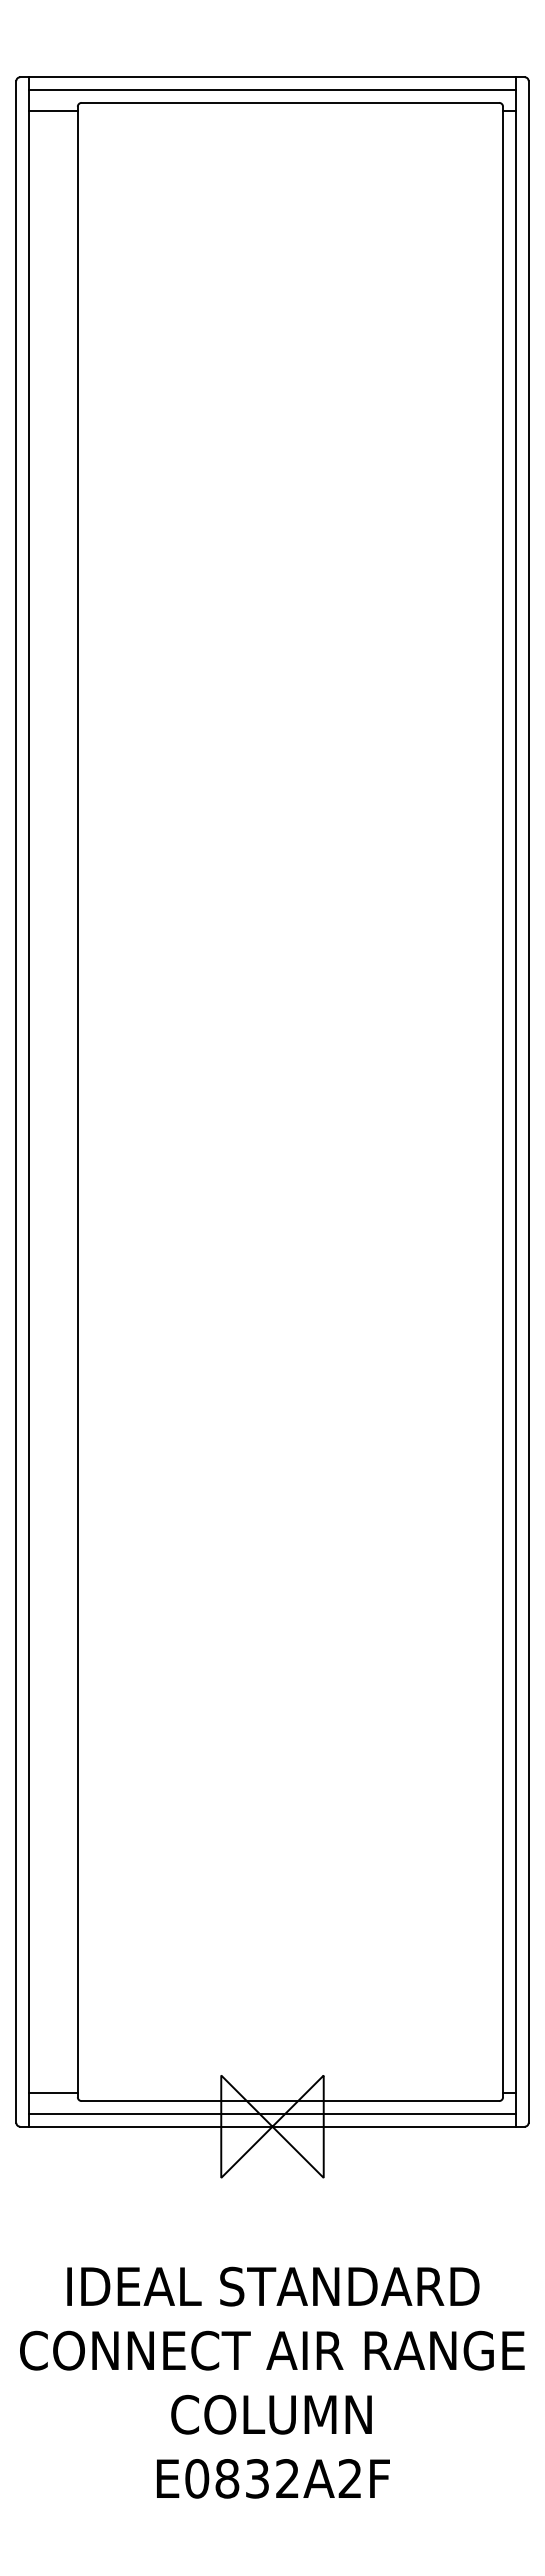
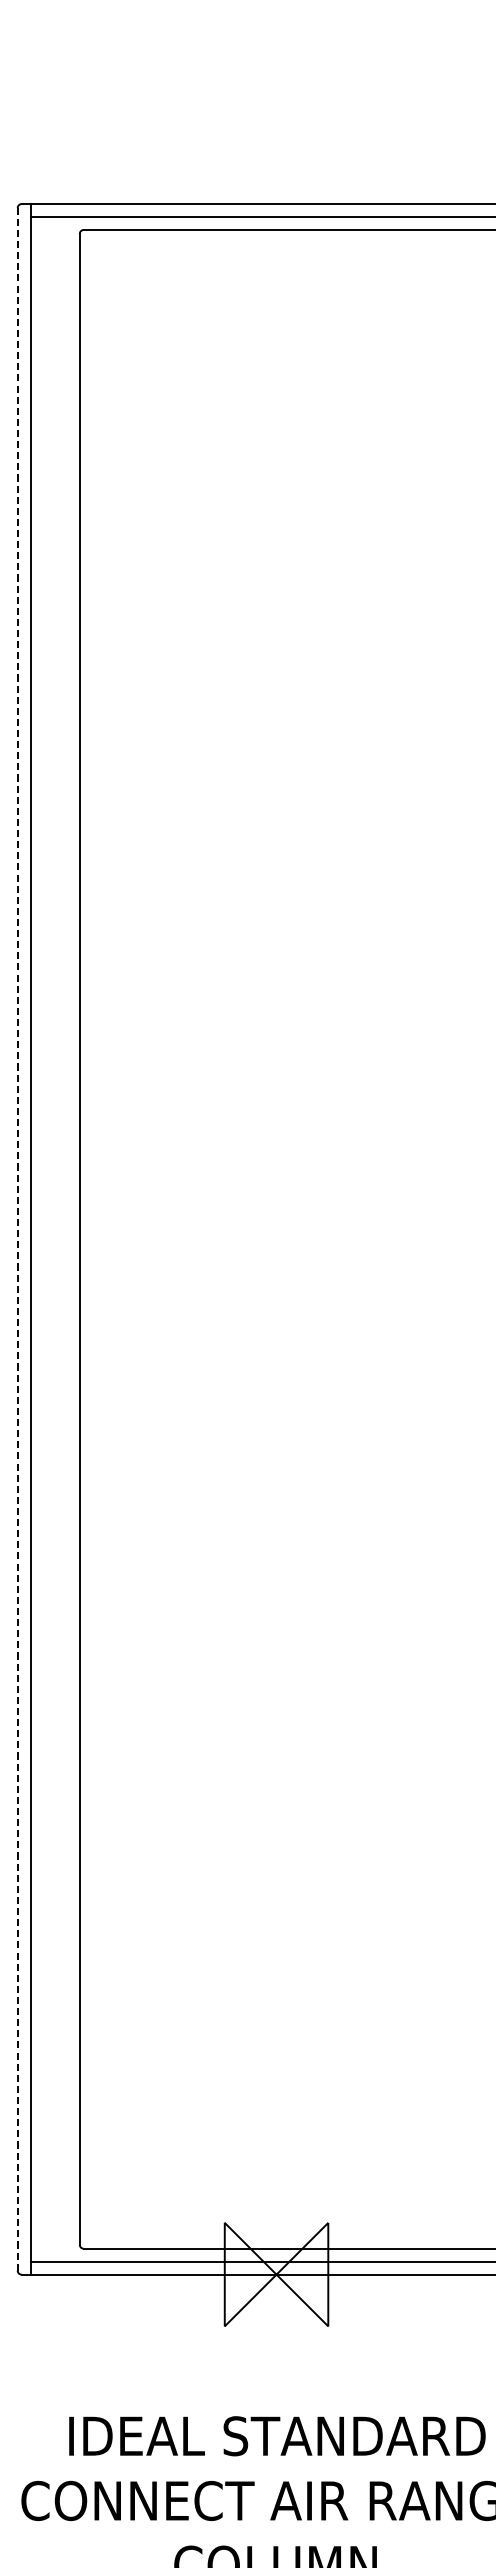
line: (53, 110) -> (55, 237), removed
line: (16, 1101) -> (17, 1238), solid -> dashed
line: (53, 2093) -> (55, 2241), removed

